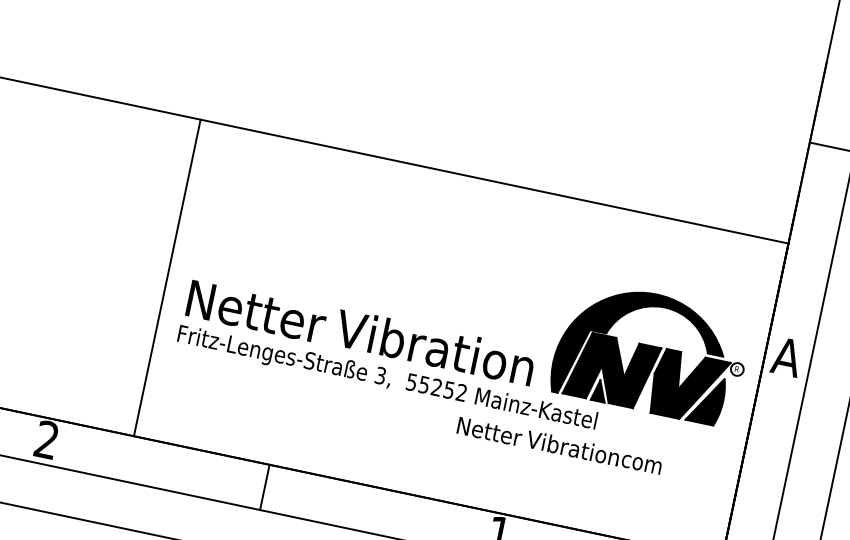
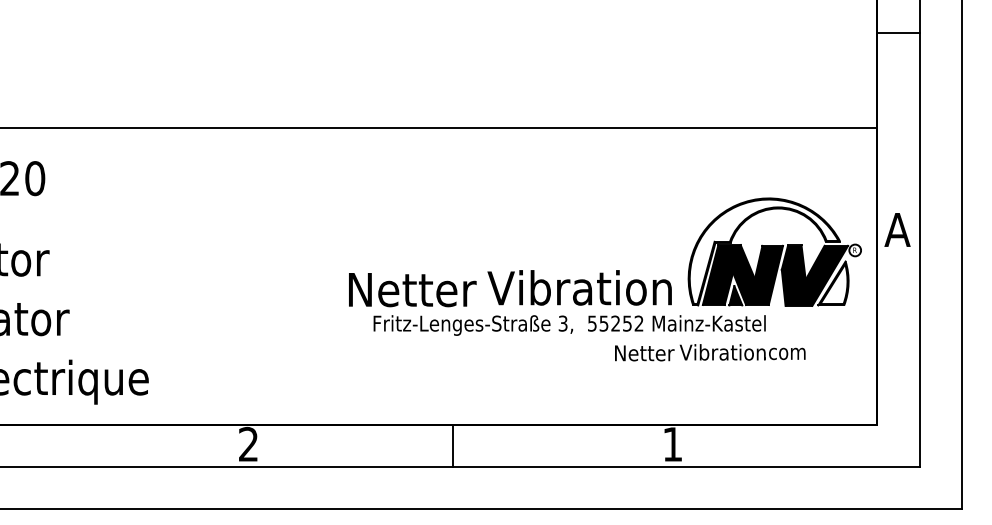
line: (167, 277) -> (326, 275), removed
fill: (639, 349) -> (763, 251), removed
text: (387, 379) -> (569, 325), moved
fill: (706, 400) -> (833, 284), removed

